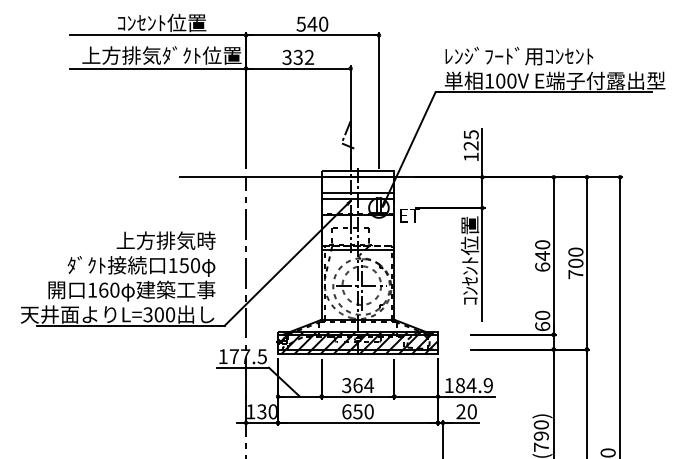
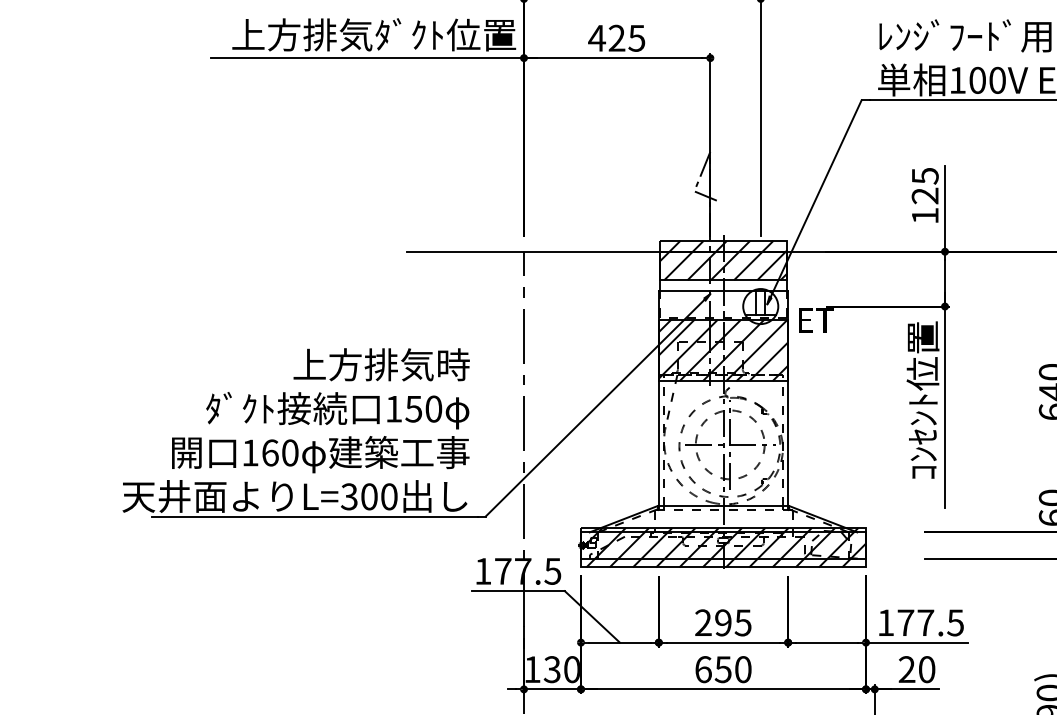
text: (298, 57) -> (617, 38), 332 -> 425
hatch: (357, 182) -> (722, 261), added
hatch: (357, 232) -> (722, 350), added
text: (358, 385) -> (724, 622), 364 -> 295
text: (473, 385) -> (929, 622), 184.9 -> 177.5

